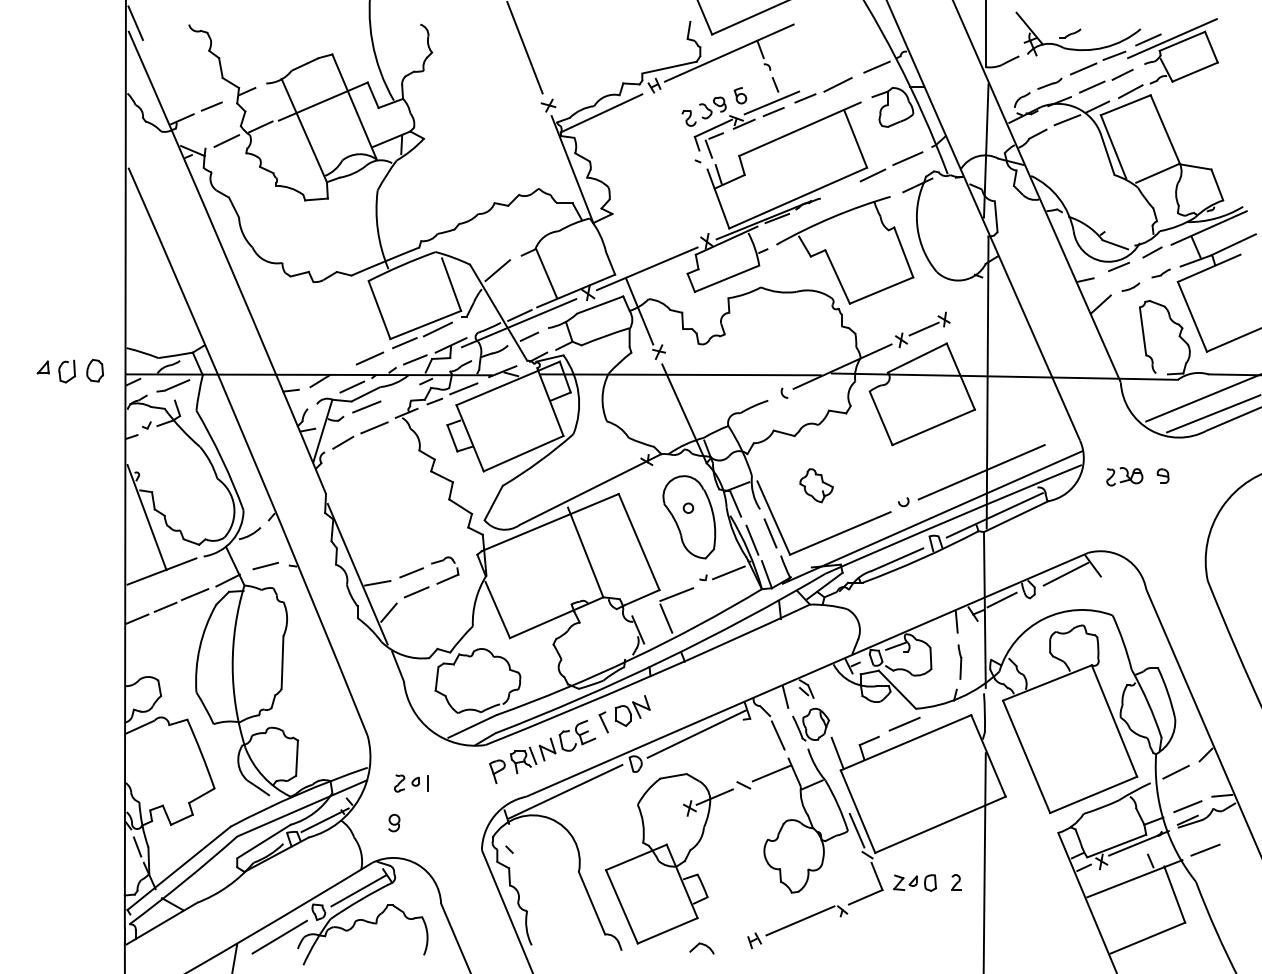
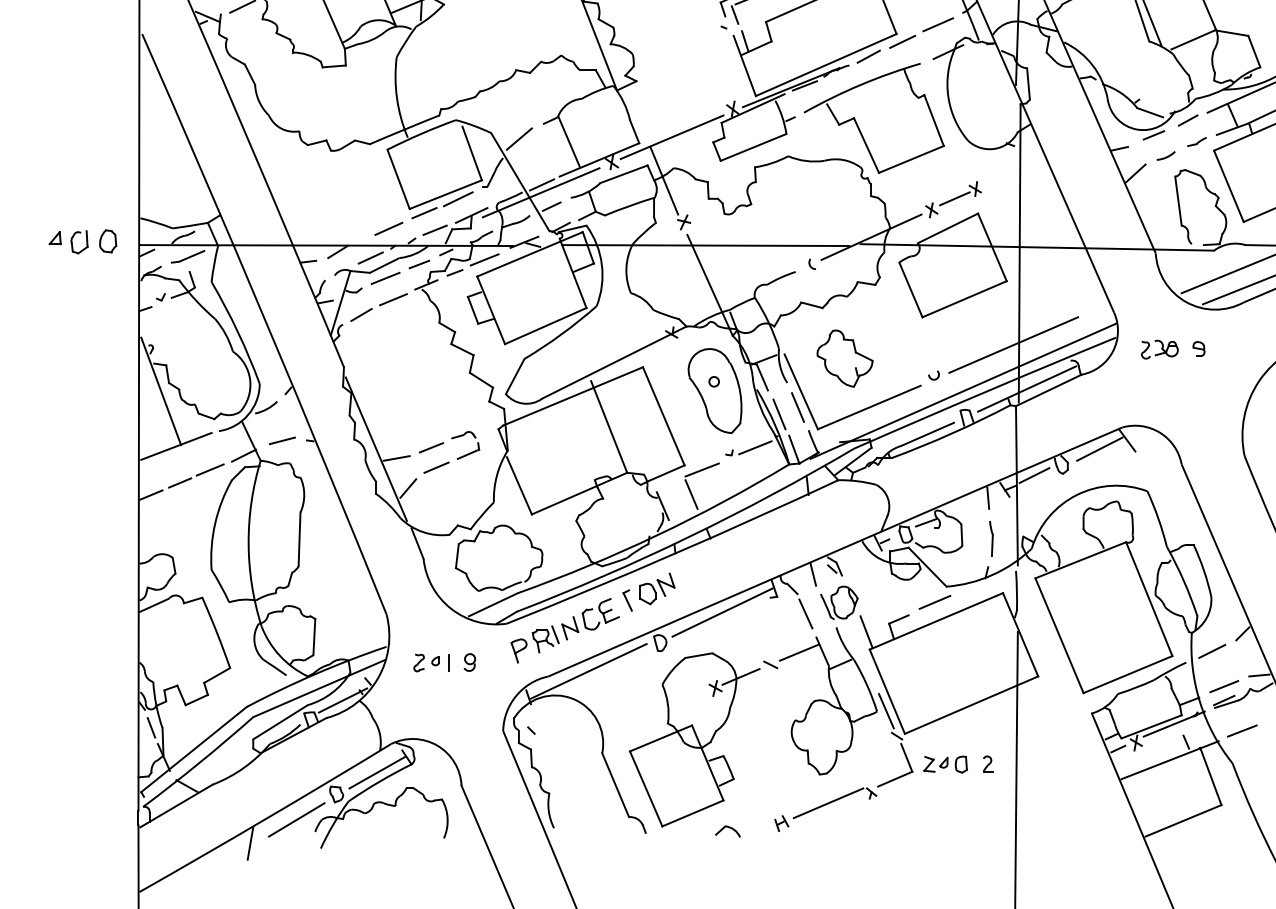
line: (839, 189) -> (868, 56), added
line: (399, 392) -> (419, 263), added
part: (816, 485) -> (844, 358), size x1.67
part: (394, 823) -> (470, 662), moved

